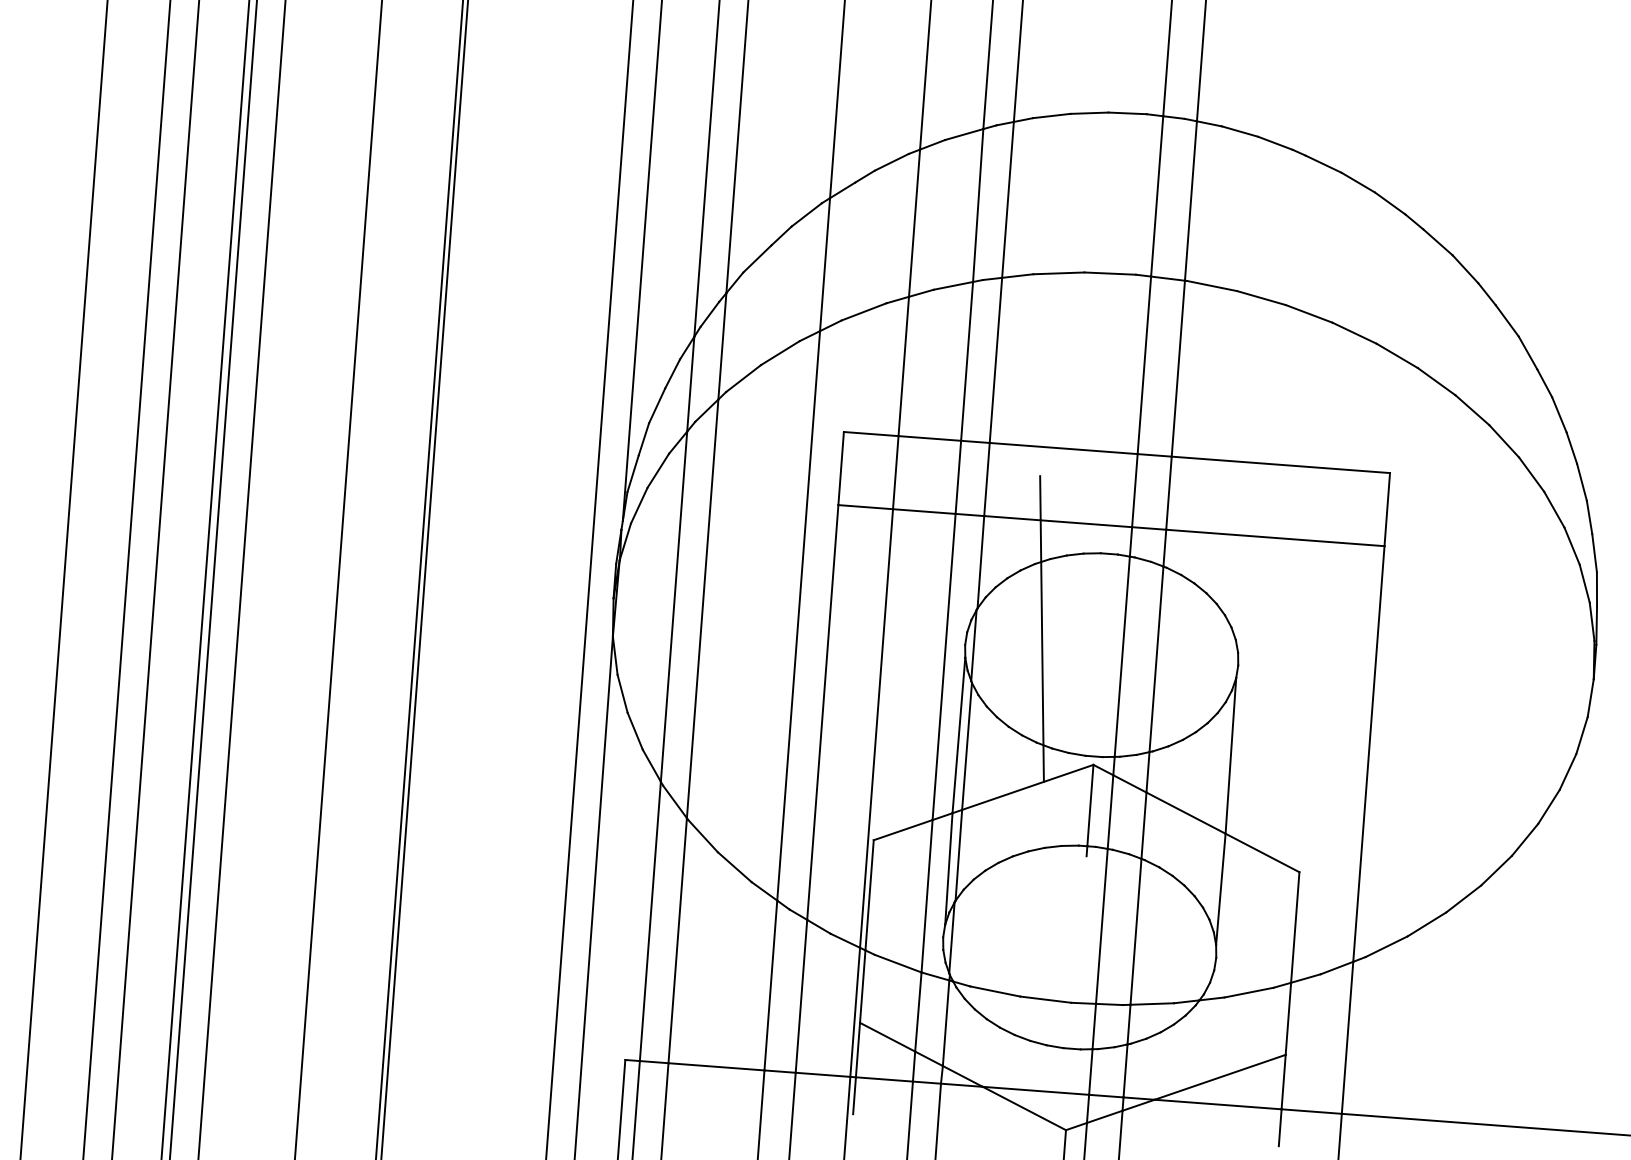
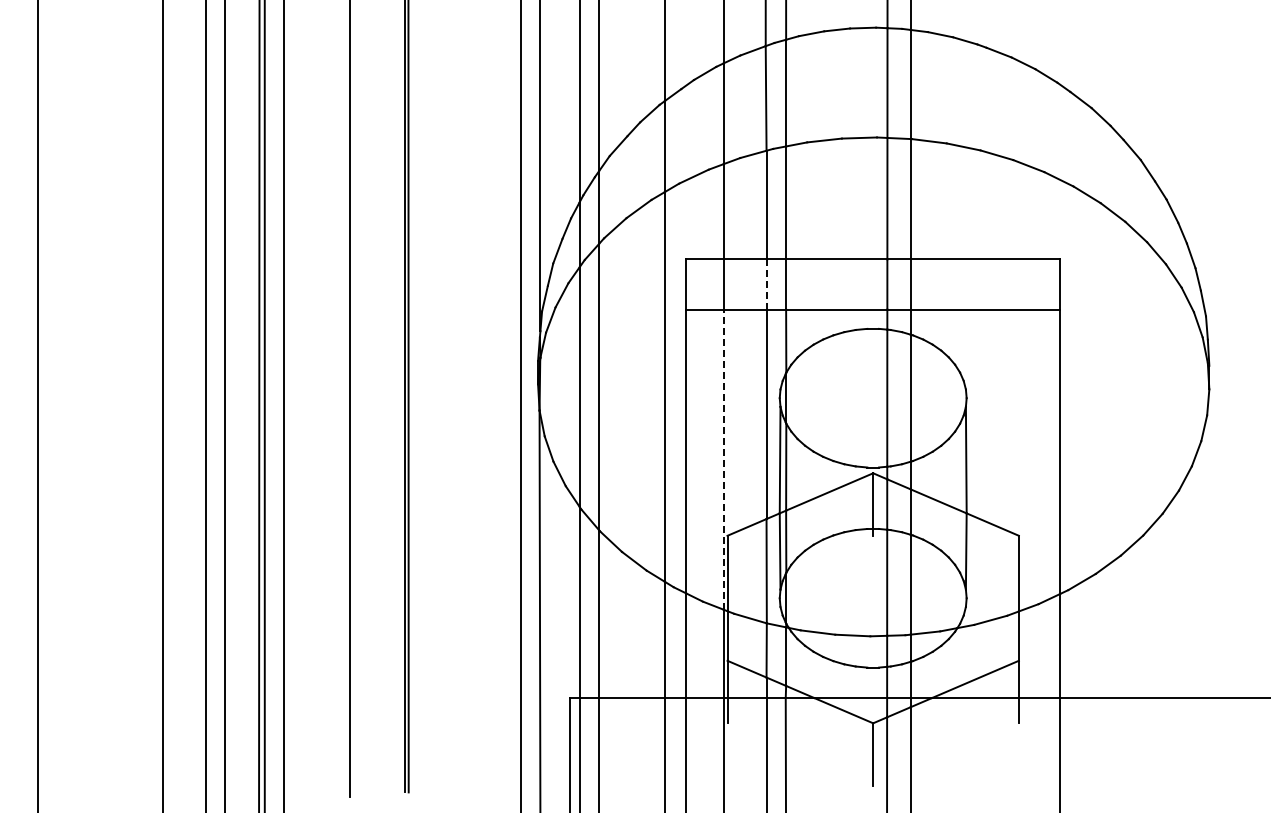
line: (958, 477) -> (766, 284), solid -> dashed
line: (1042, 629) -> (831, 383), removed
line: (876, 728) -> (723, 459), solid -> dashed

